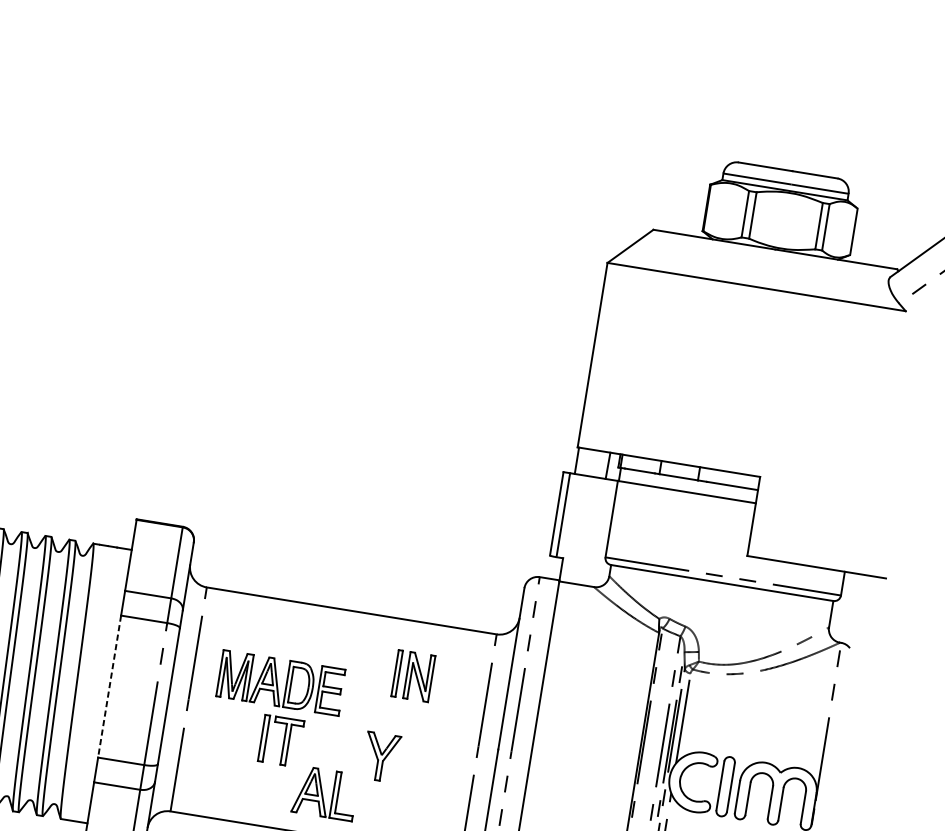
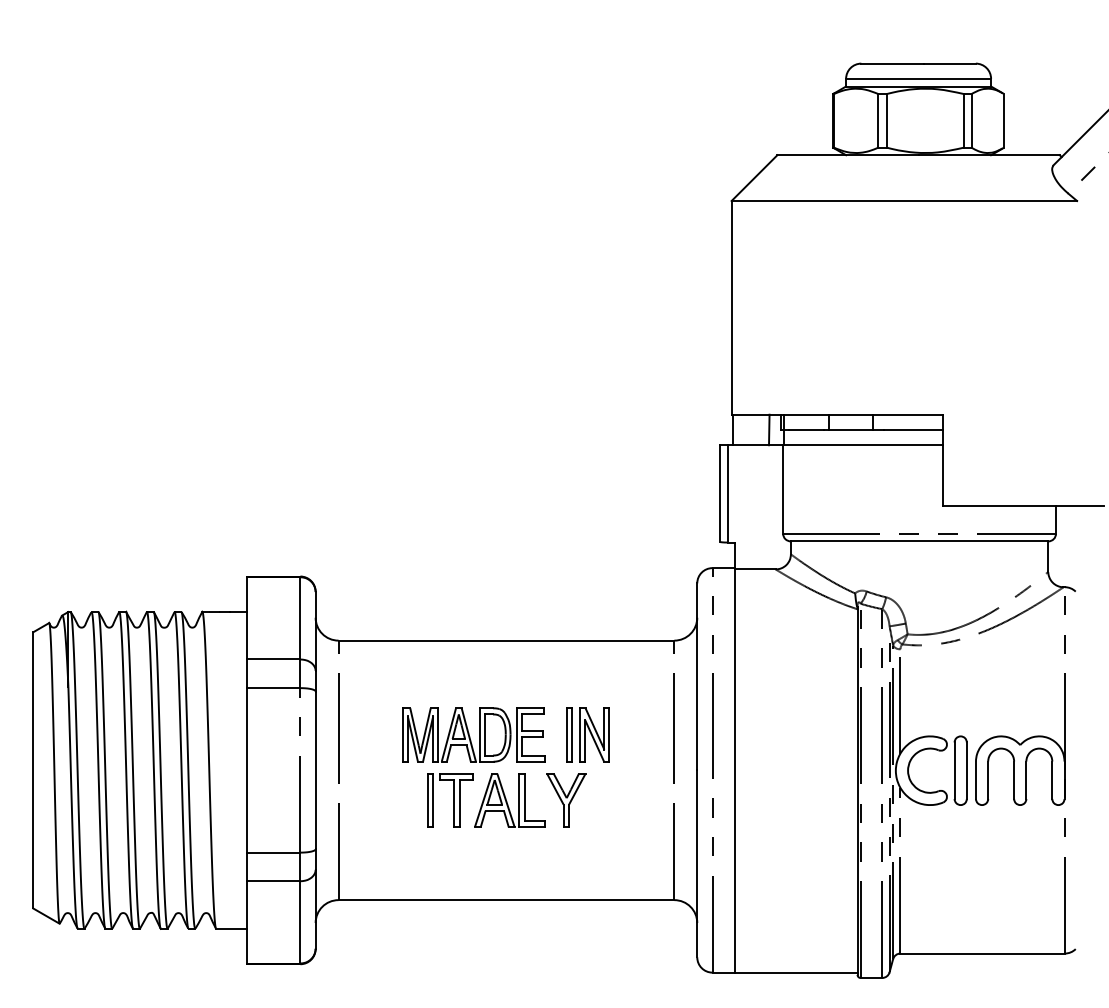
part: (413, 675) -> (587, 734), moved
part: (280, 682) -> (473, 734), moved
line: (109, 686) -> (246, 770), dashed -> solid
part: (324, 793) -> (509, 800), moved

